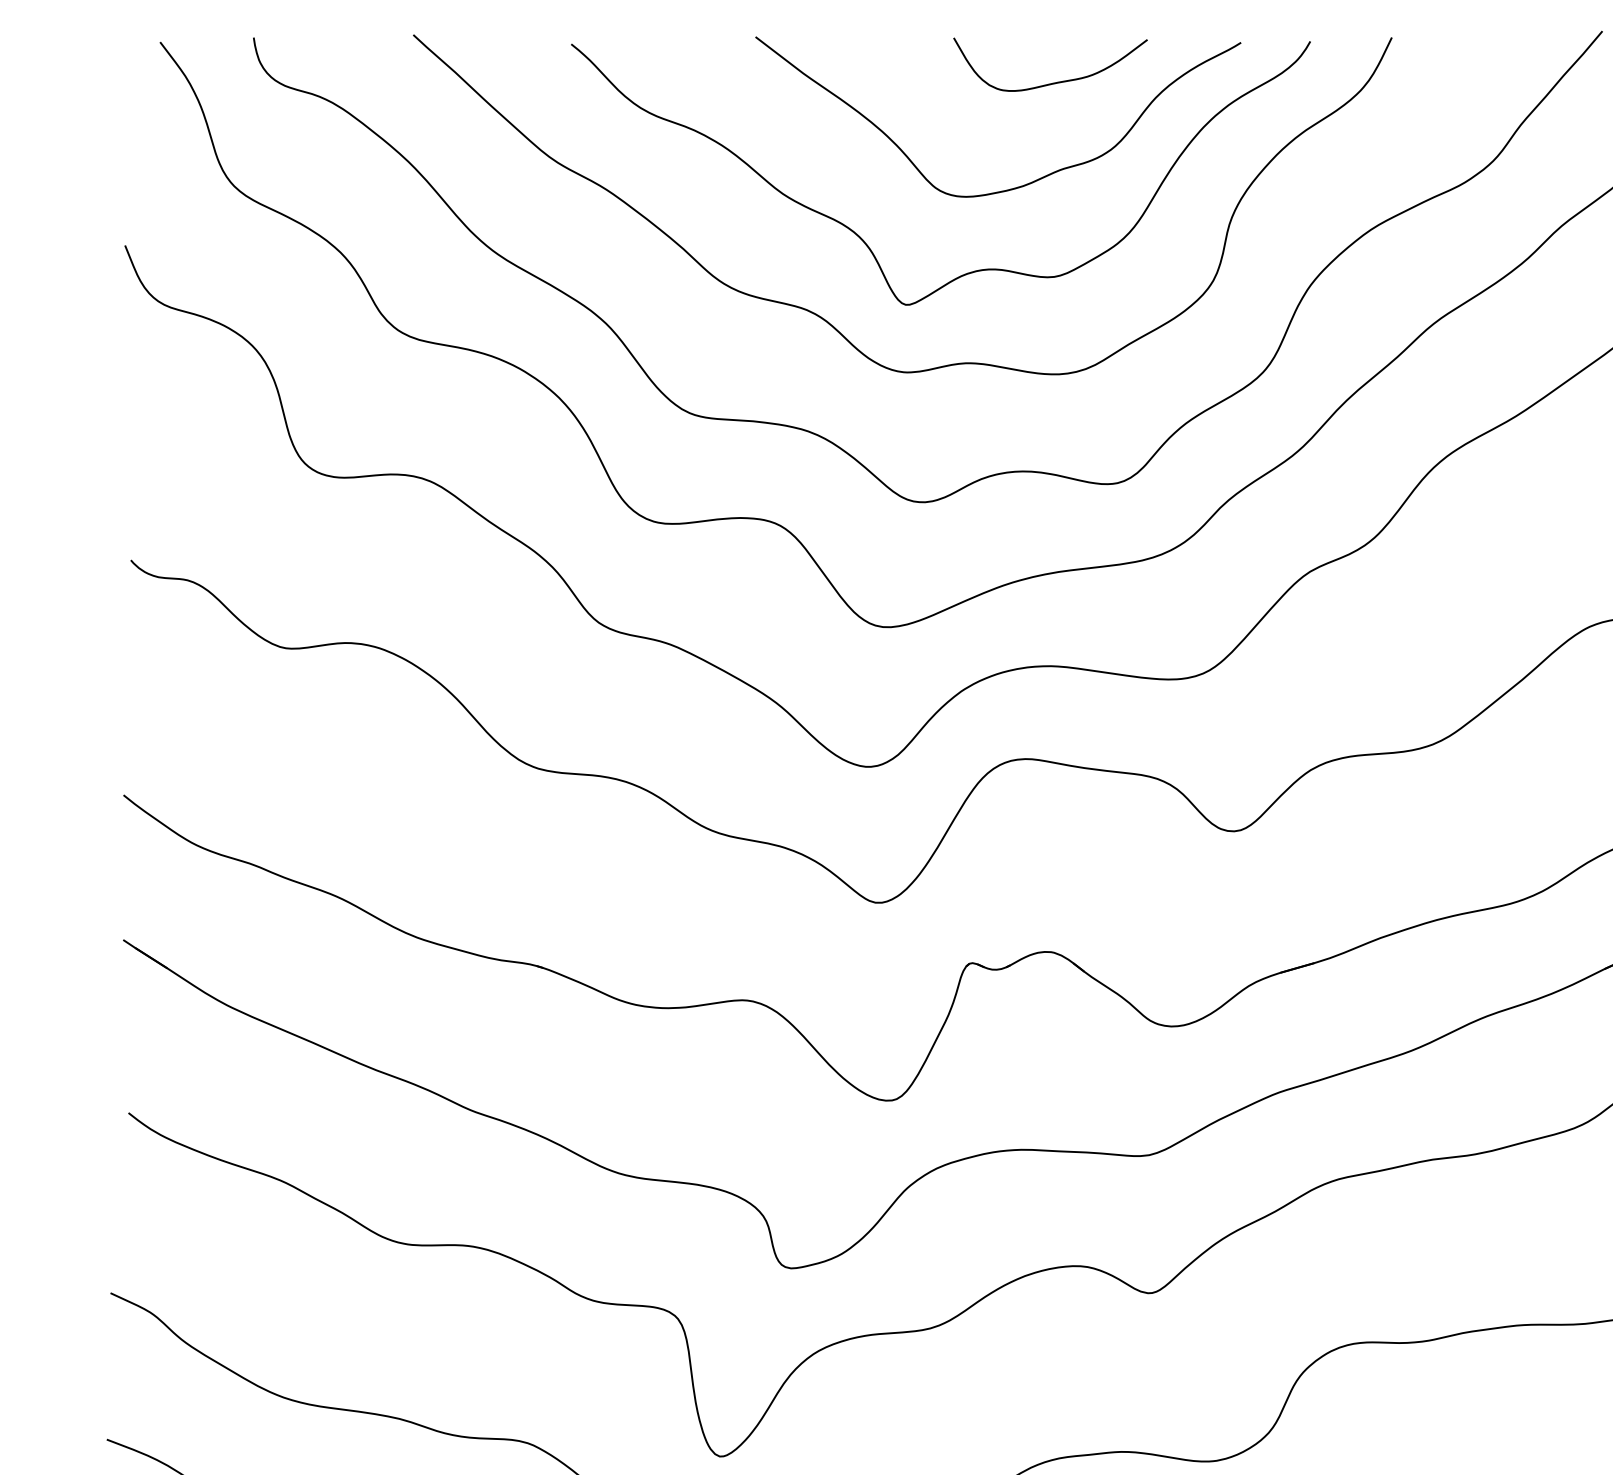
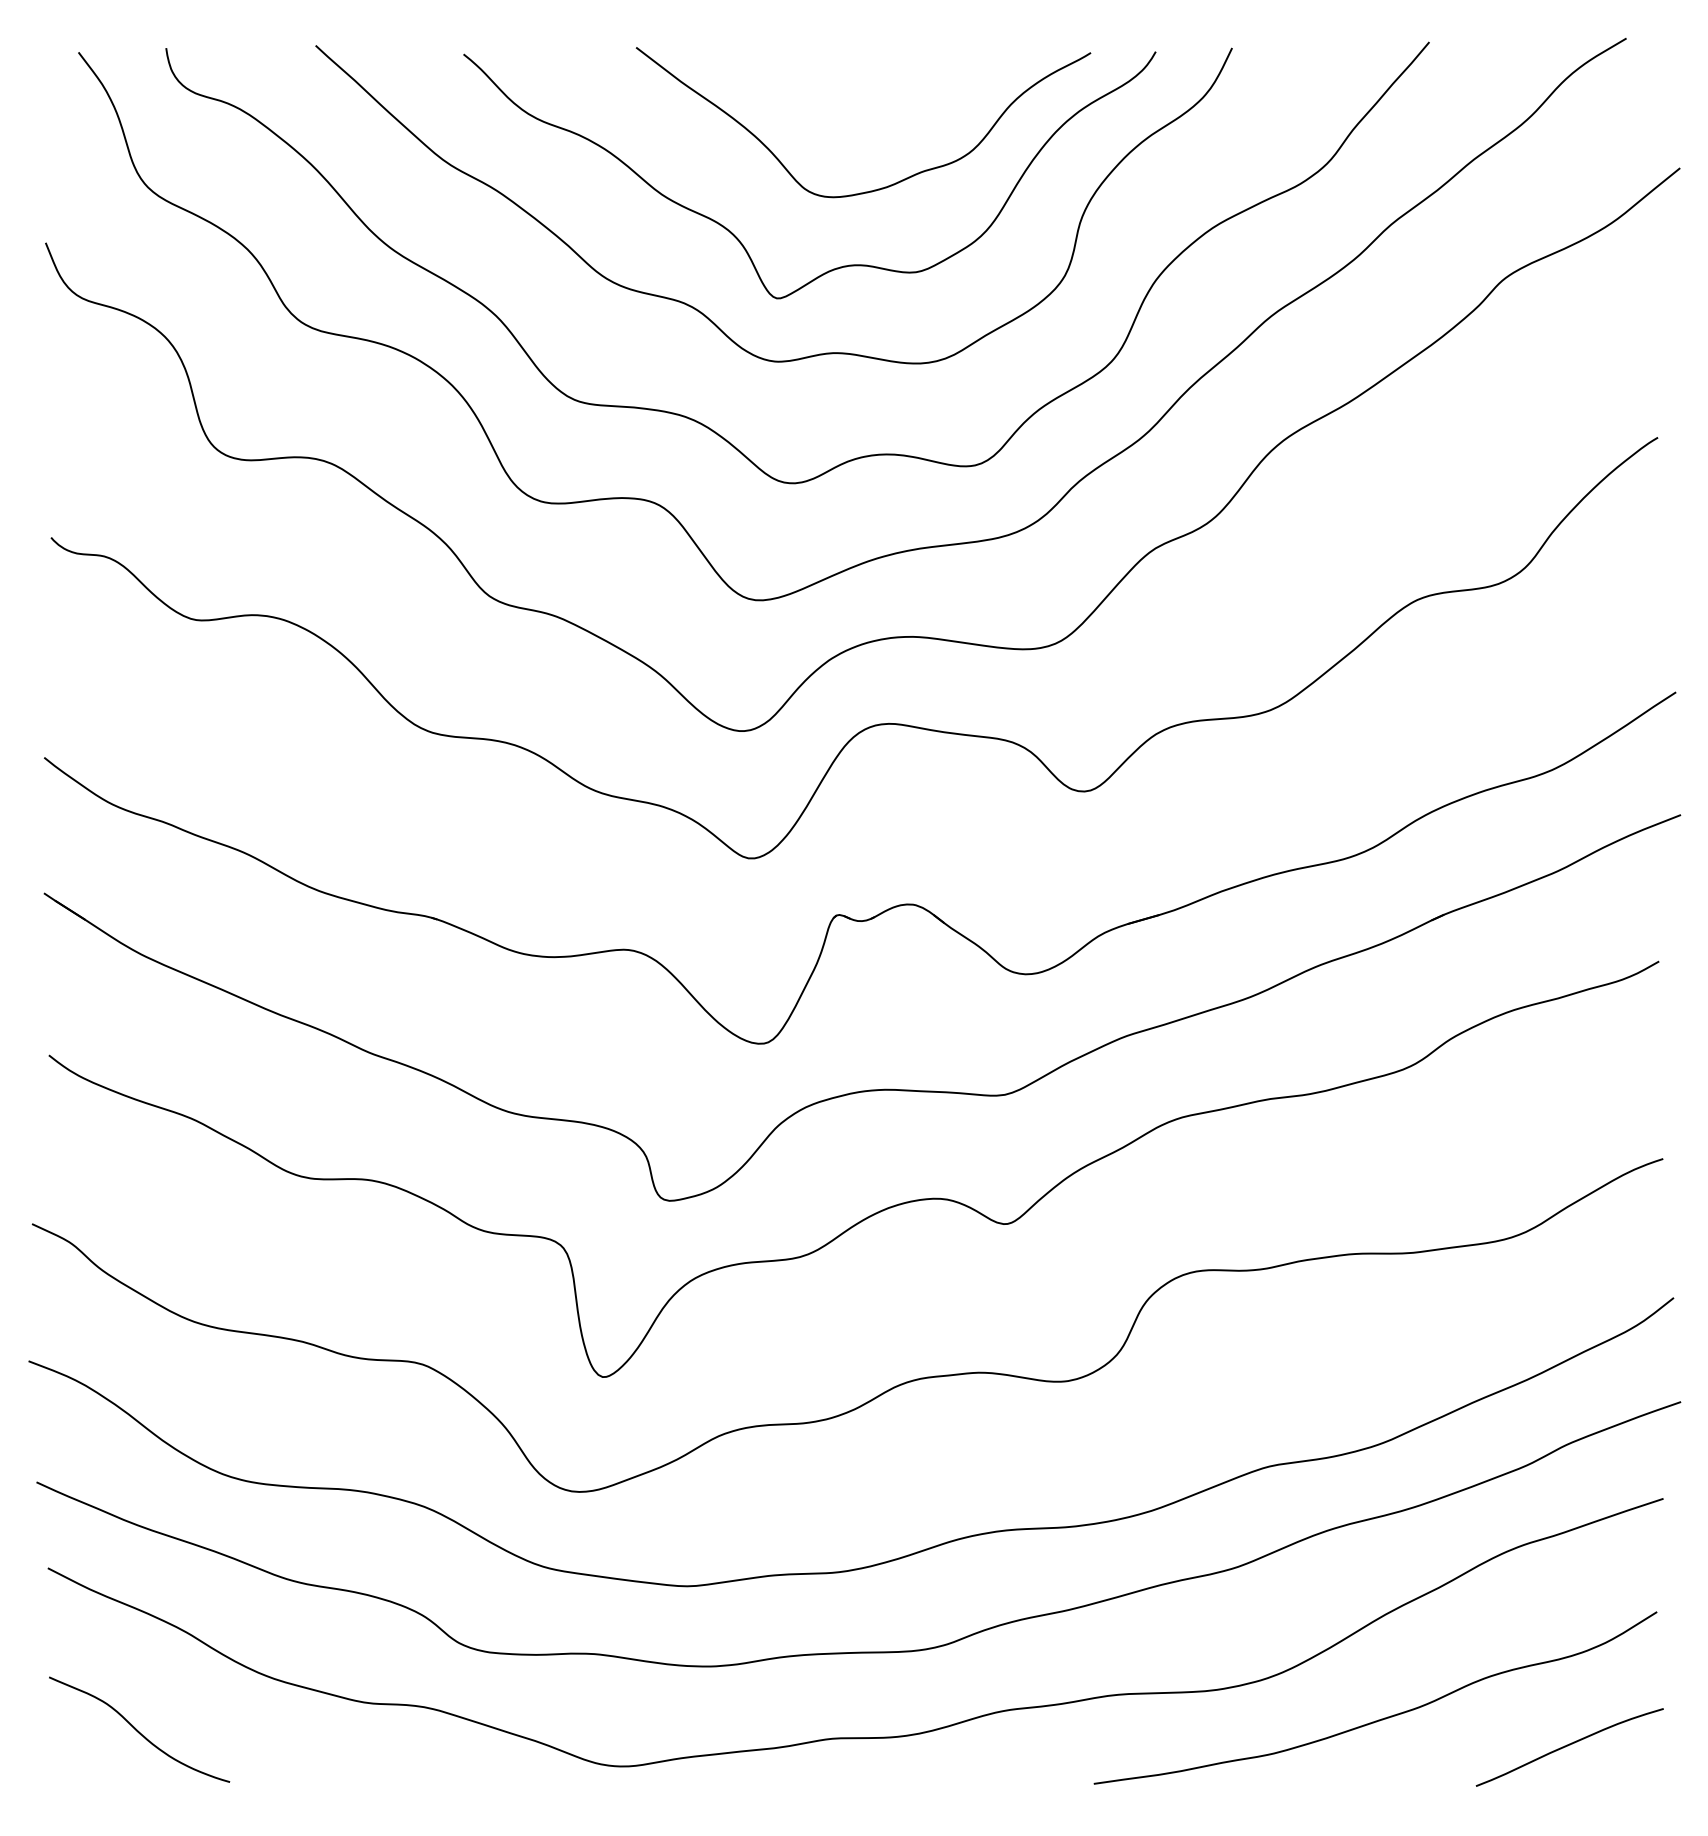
curve: (1055, 81) -> (917, 89), removed

